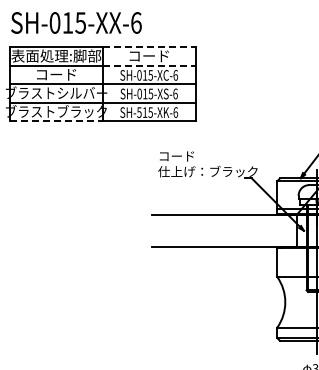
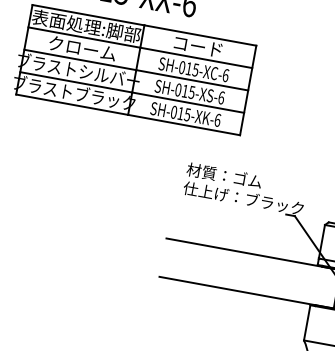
line: (149, 46) -> (200, 35), dashed -> solid
line: (149, 65) -> (196, 57), dashed -> solid
text: (56, 74) -> (82, 48), コード -> クローム
text: (139, 112) -> (174, 112), SH-515-XK-6 -> SH-015-XK-6
line: (56, 121) -> (72, 104), dashed -> solid
text: (189, 155) -> (224, 174), コード -> 材質：ゴム

